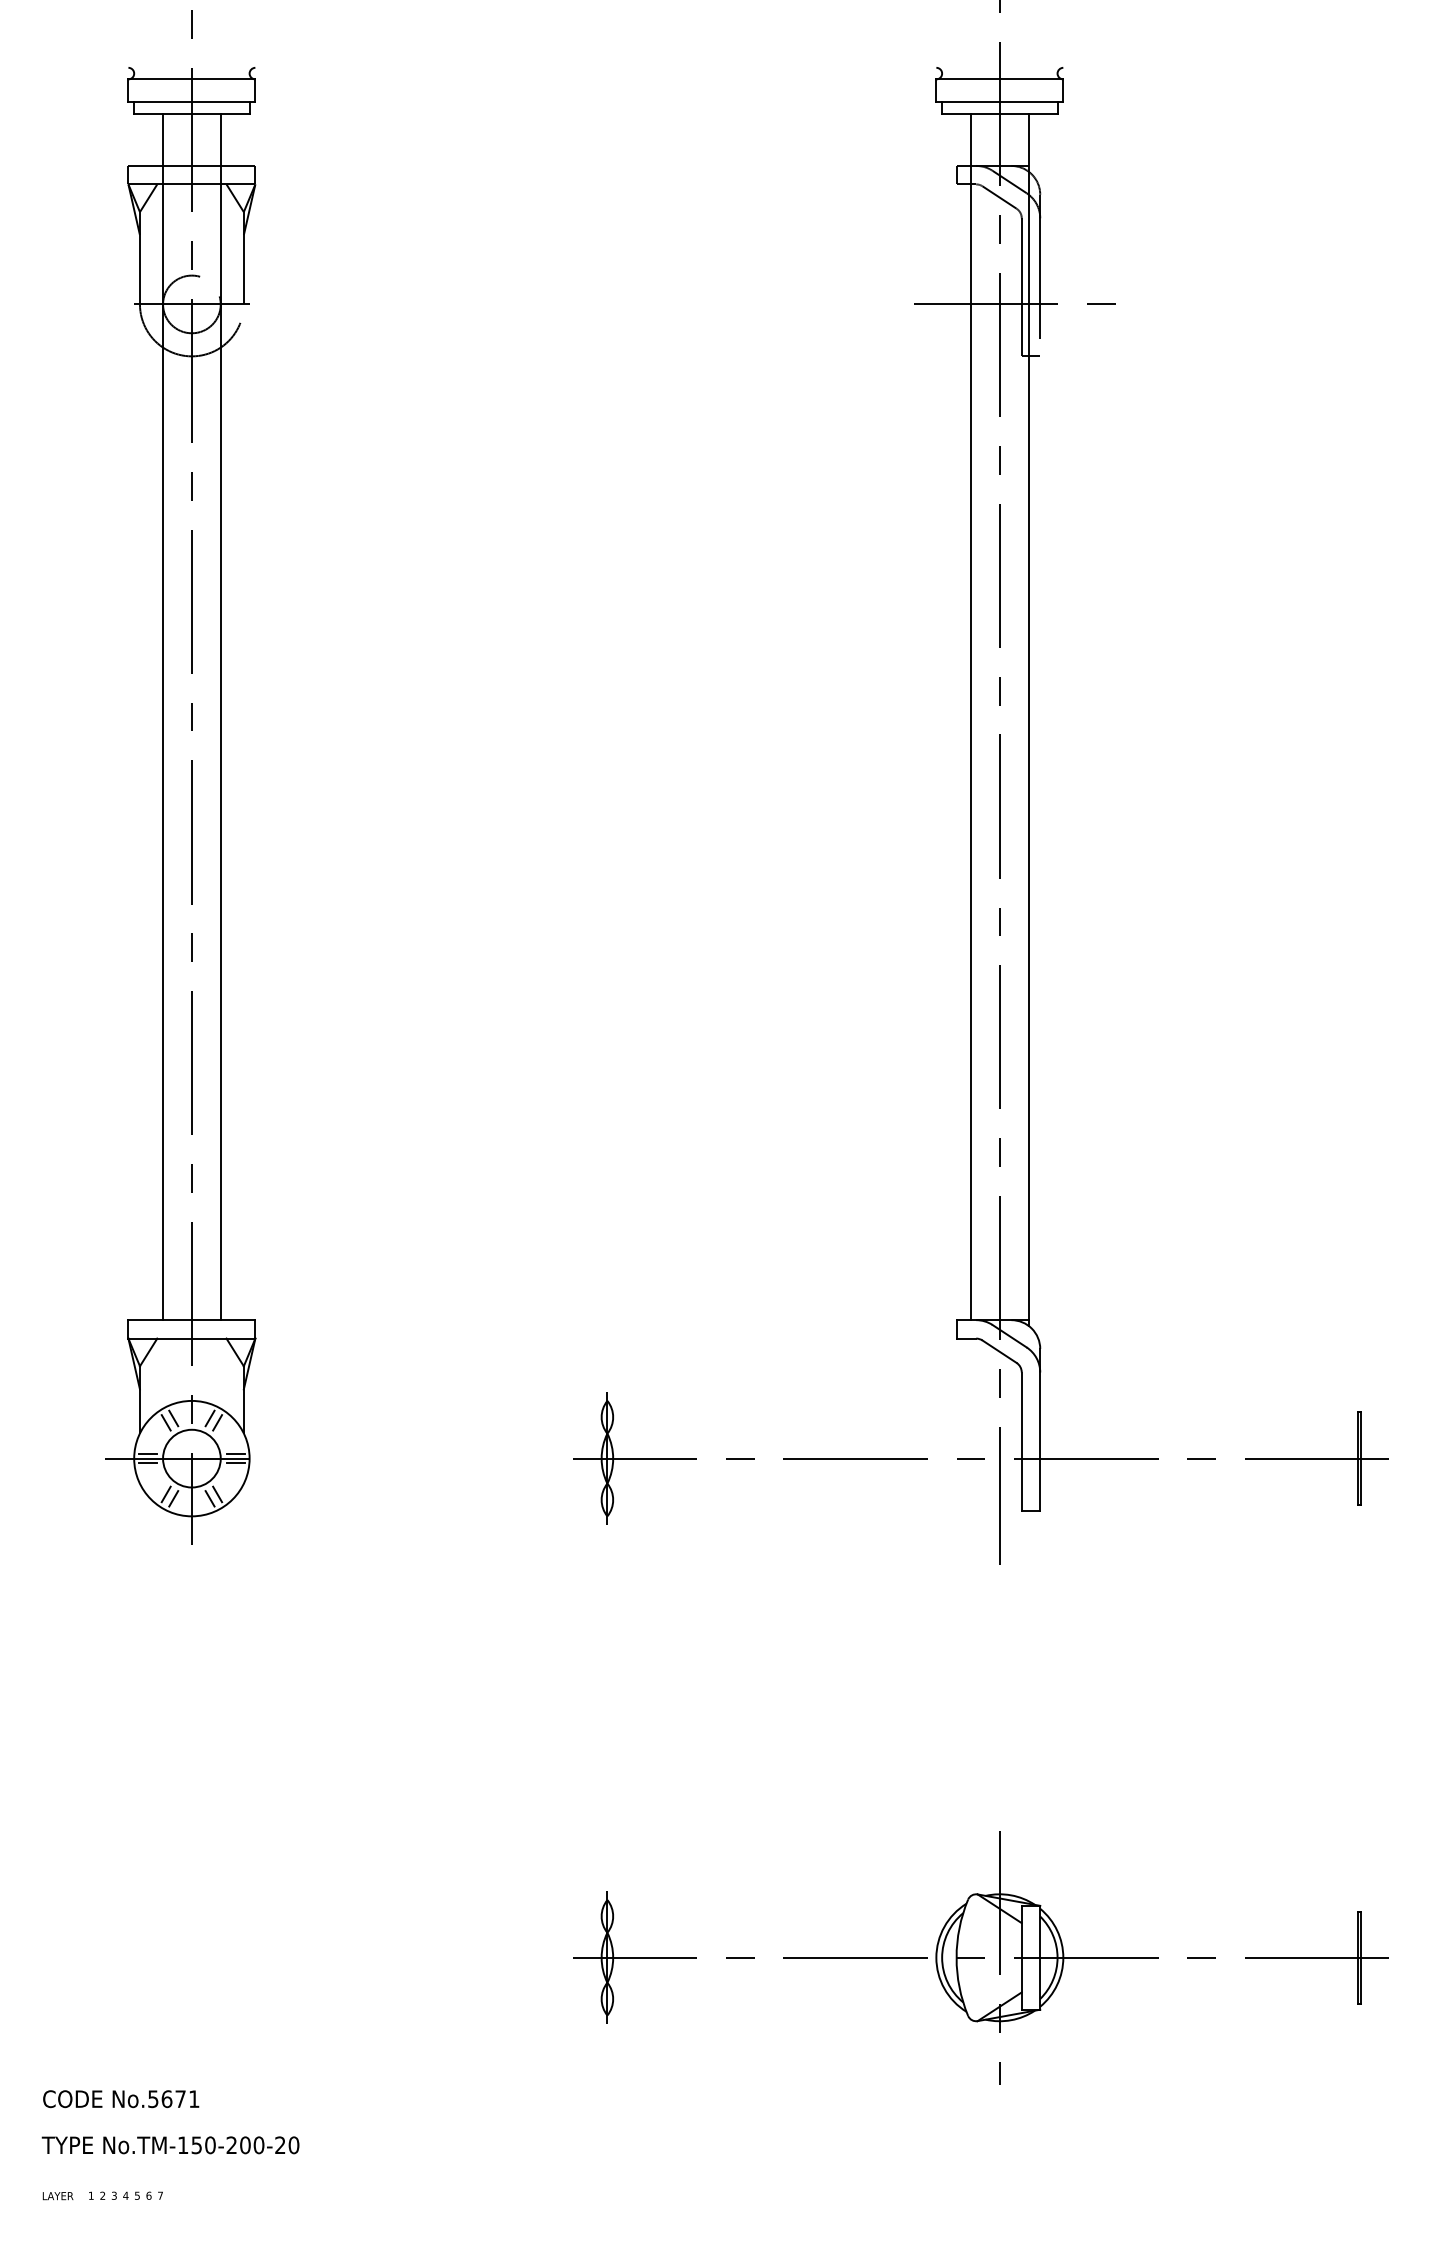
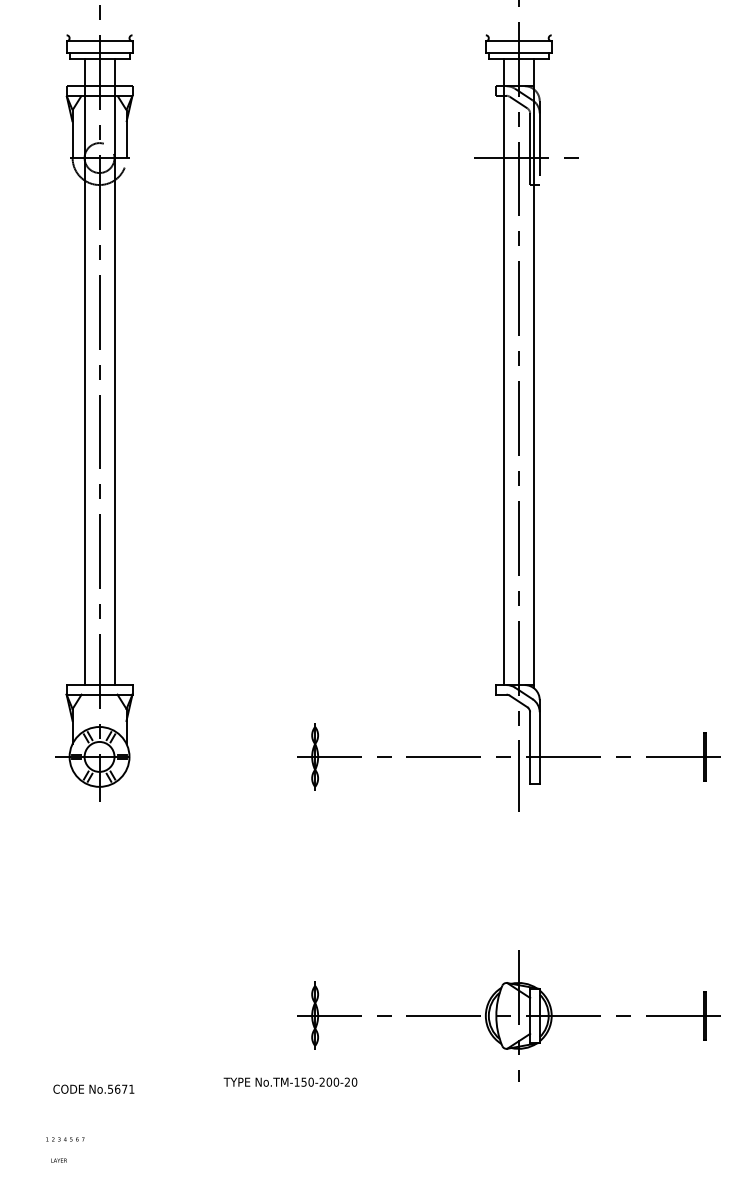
text: (120, 2097) -> (93, 1088), moved
text: (170, 2143) -> (290, 1081), moved
text: (56, 2195) -> (58, 1160), moved

